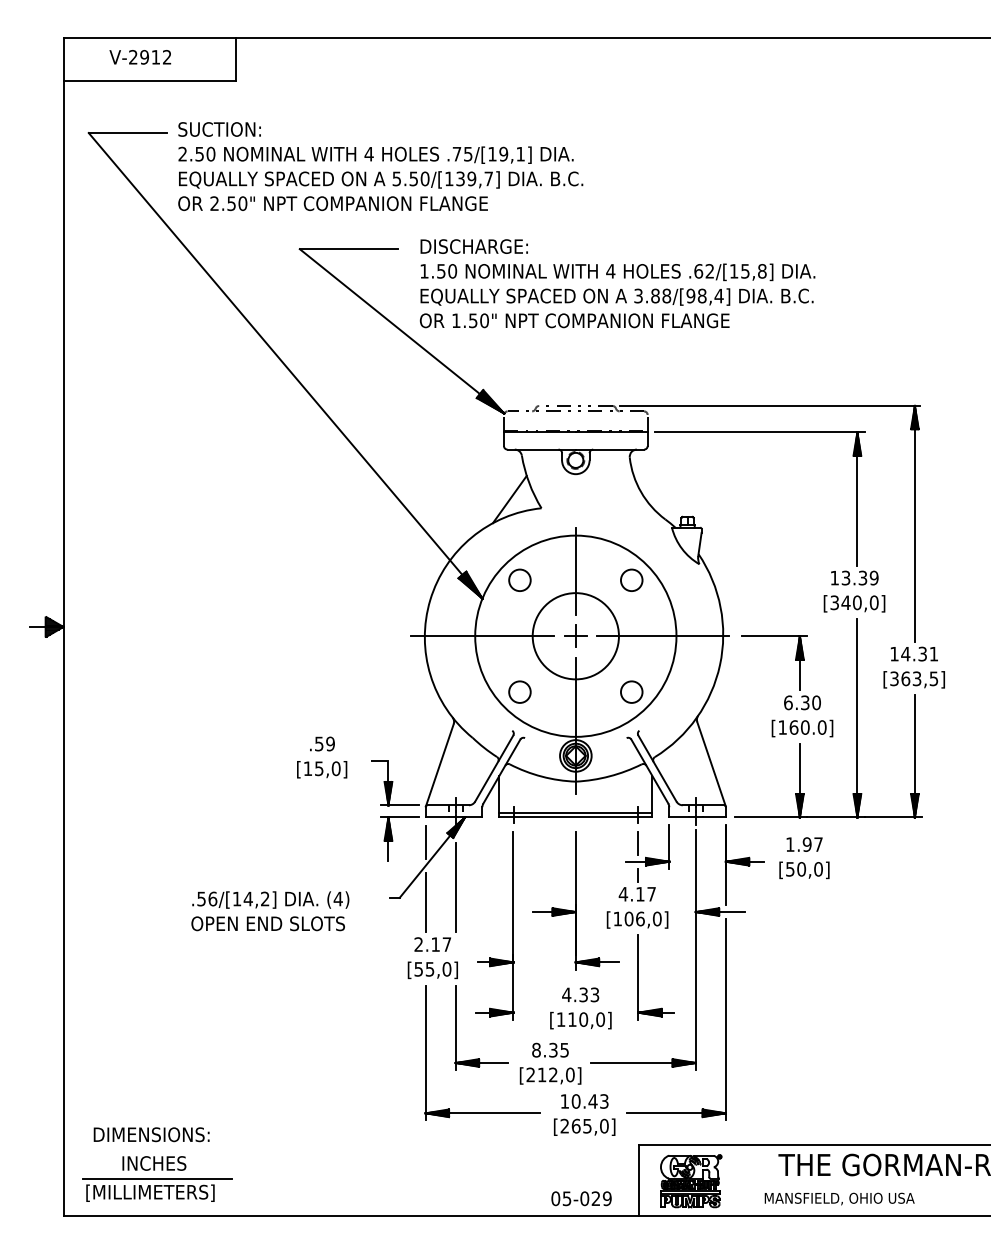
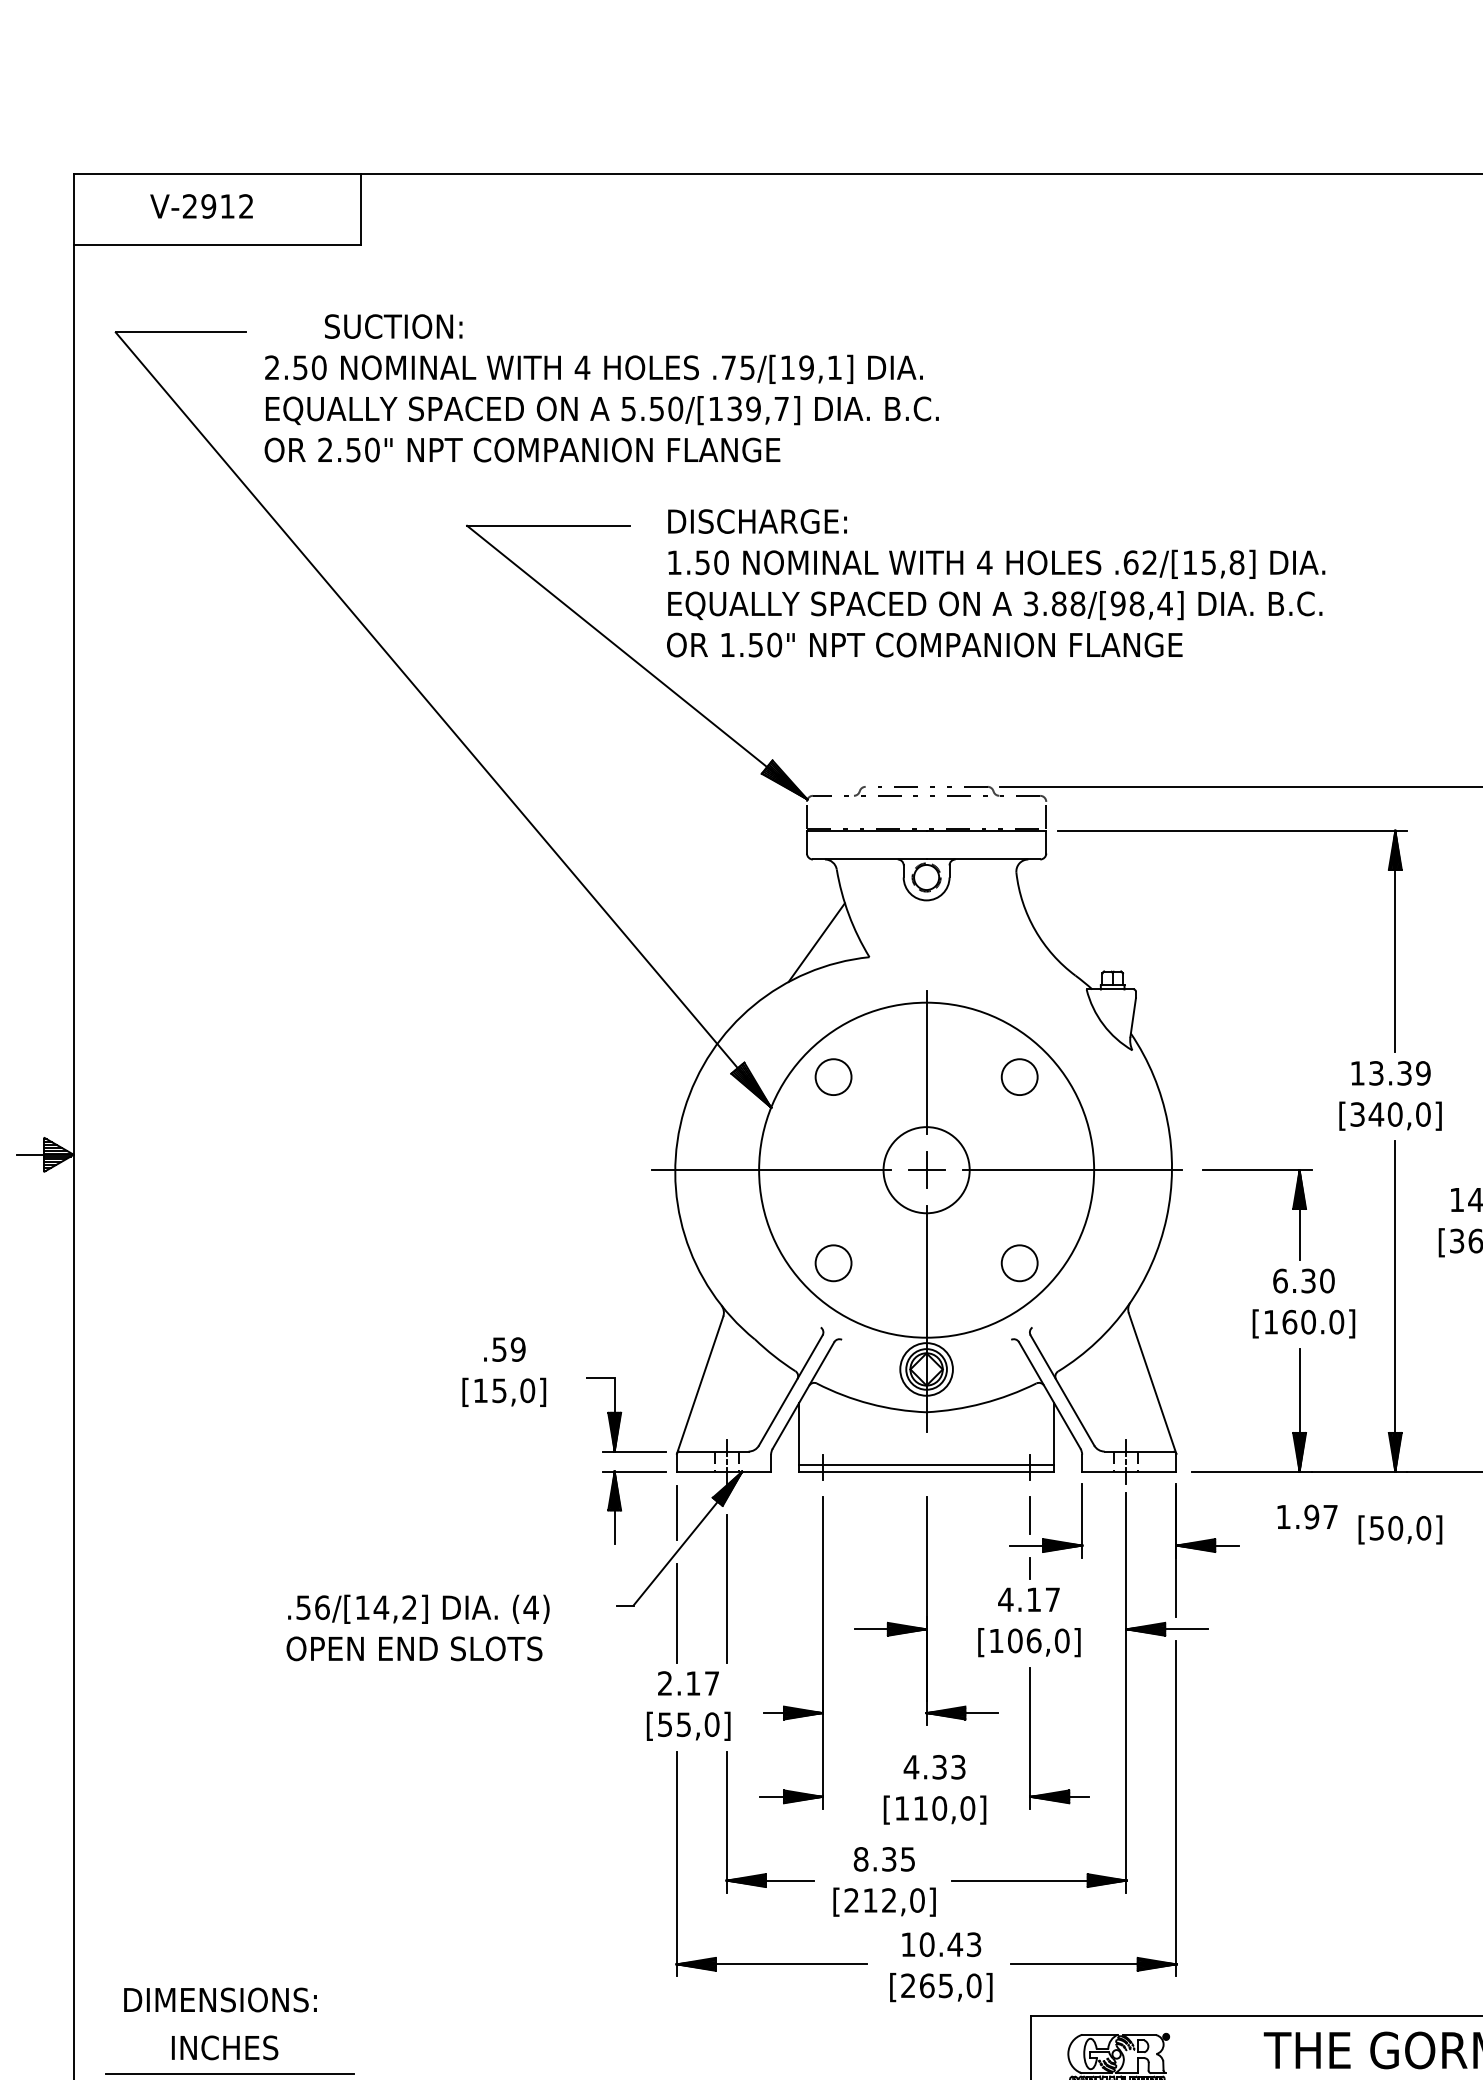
text: (219, 129) -> (393, 326), moved
circle: (575, 636) -> (926, 1170), size x0.6
text: (804, 870) -> (1400, 1530), moved

